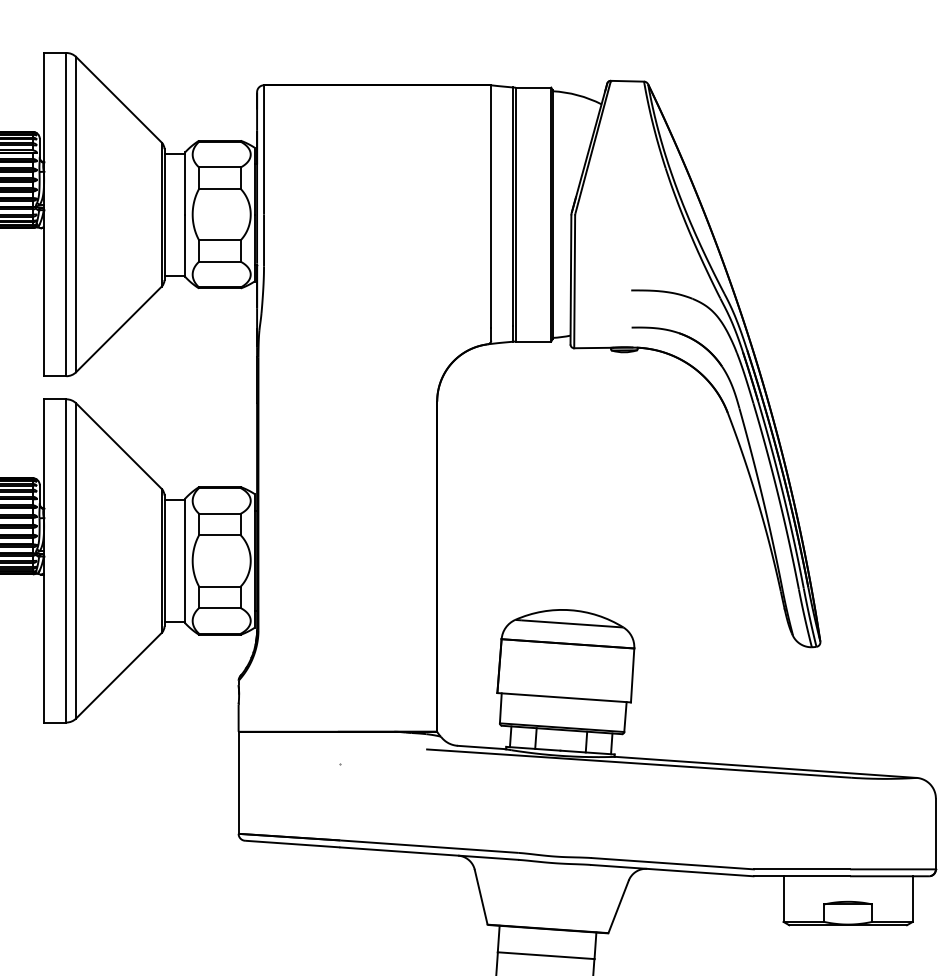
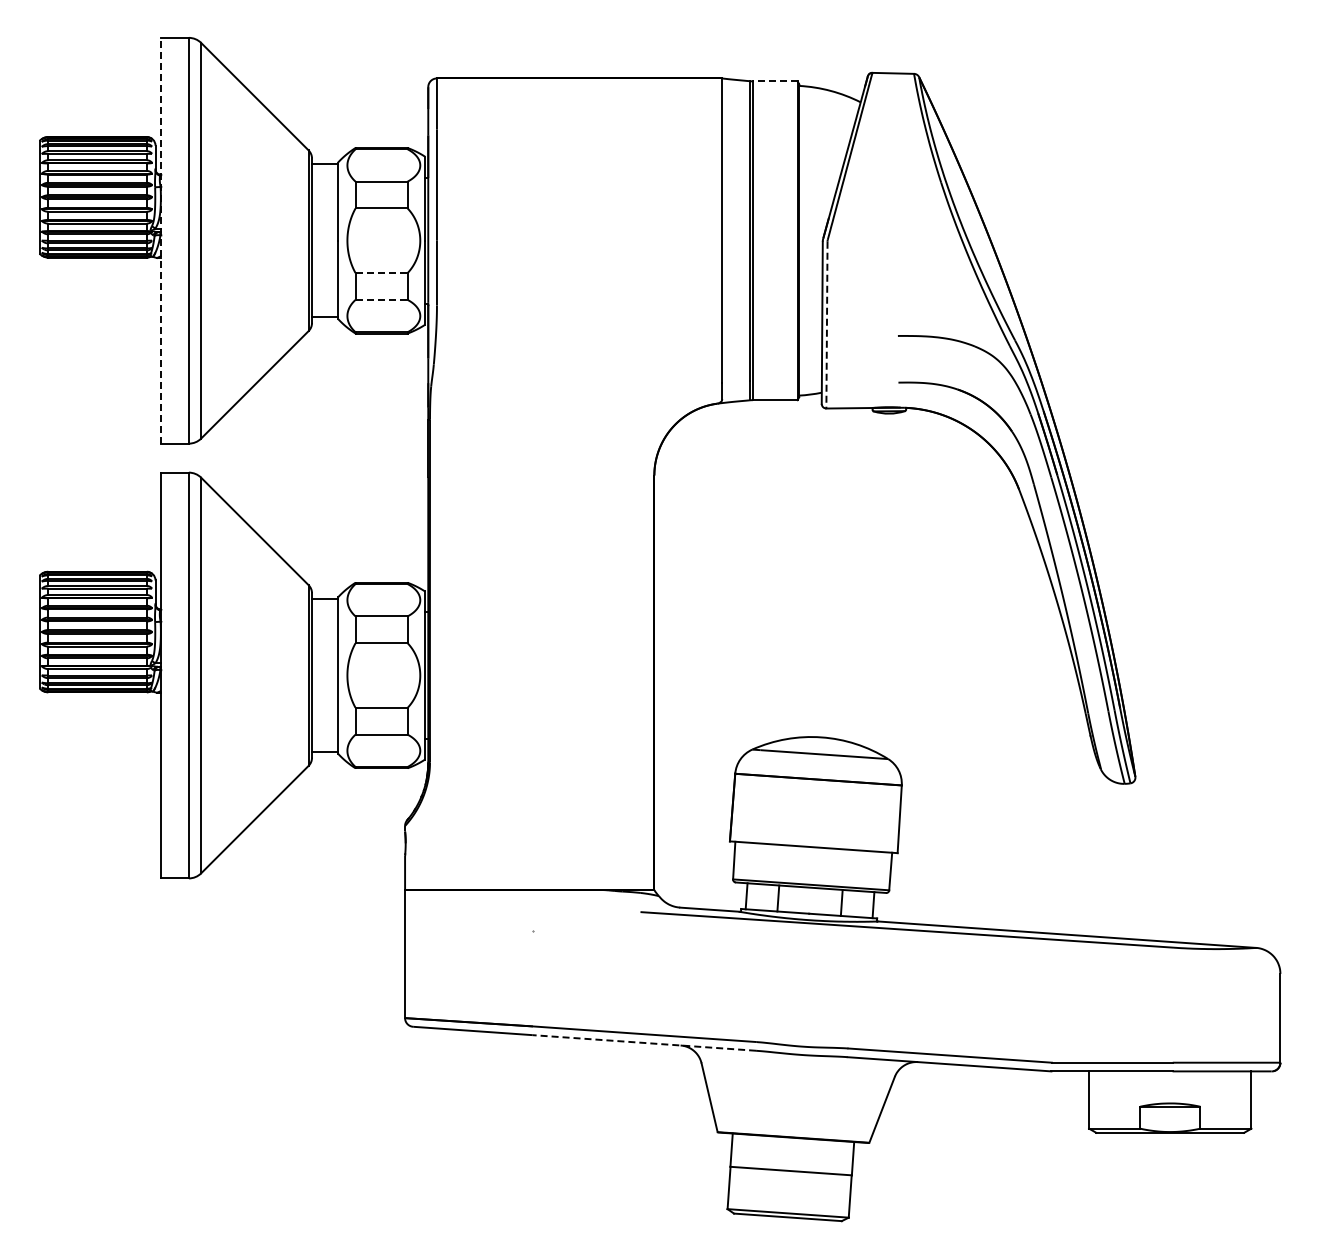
line: (532, 87) -> (774, 81), solid -> dashed
line: (44, 214) -> (161, 240), solid -> dashed
line: (220, 240) -> (382, 273), solid -> dashed
line: (220, 261) -> (382, 299), solid -> dashed
line: (574, 282) -> (826, 325), solid -> dashed
line: (429, 853) -> (644, 1042), solid -> dashed

